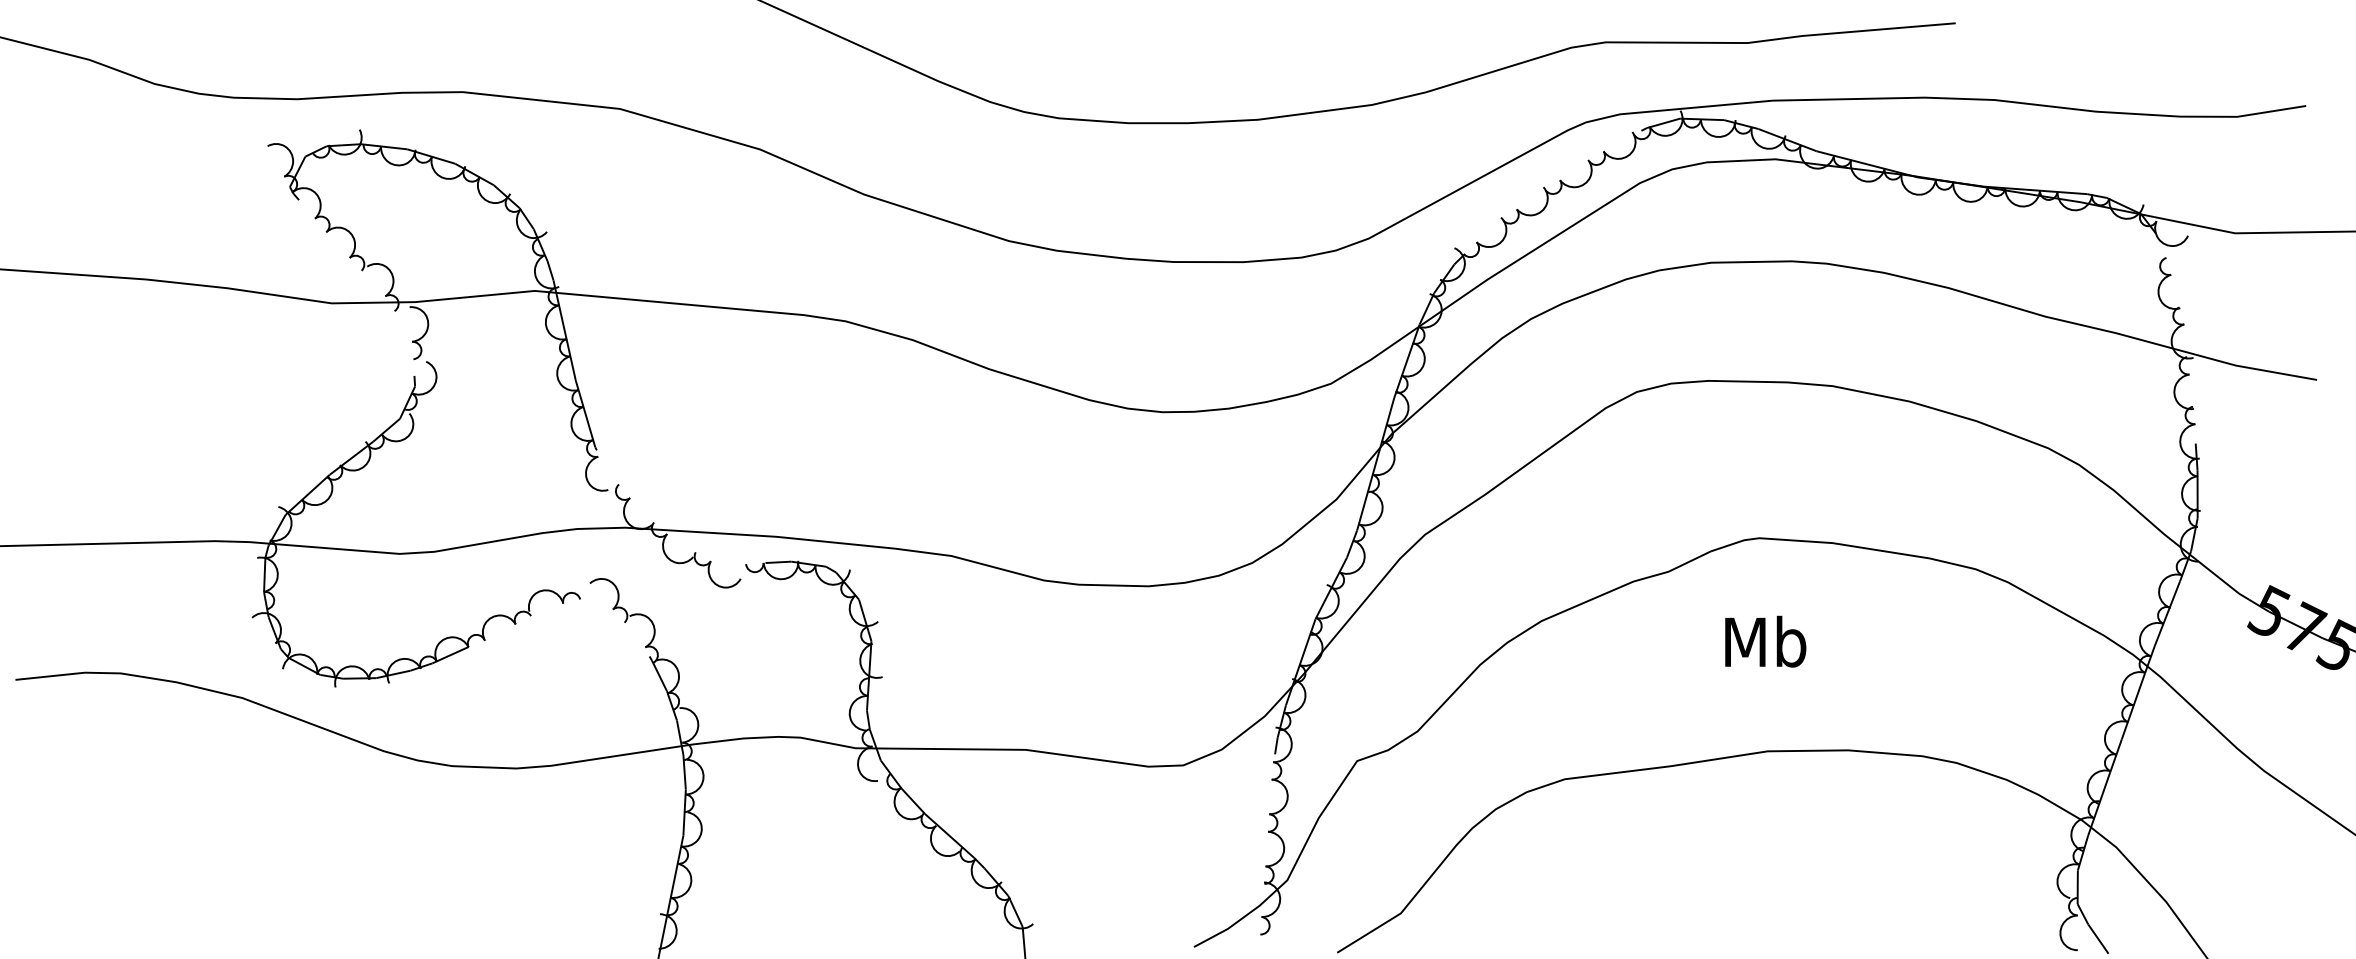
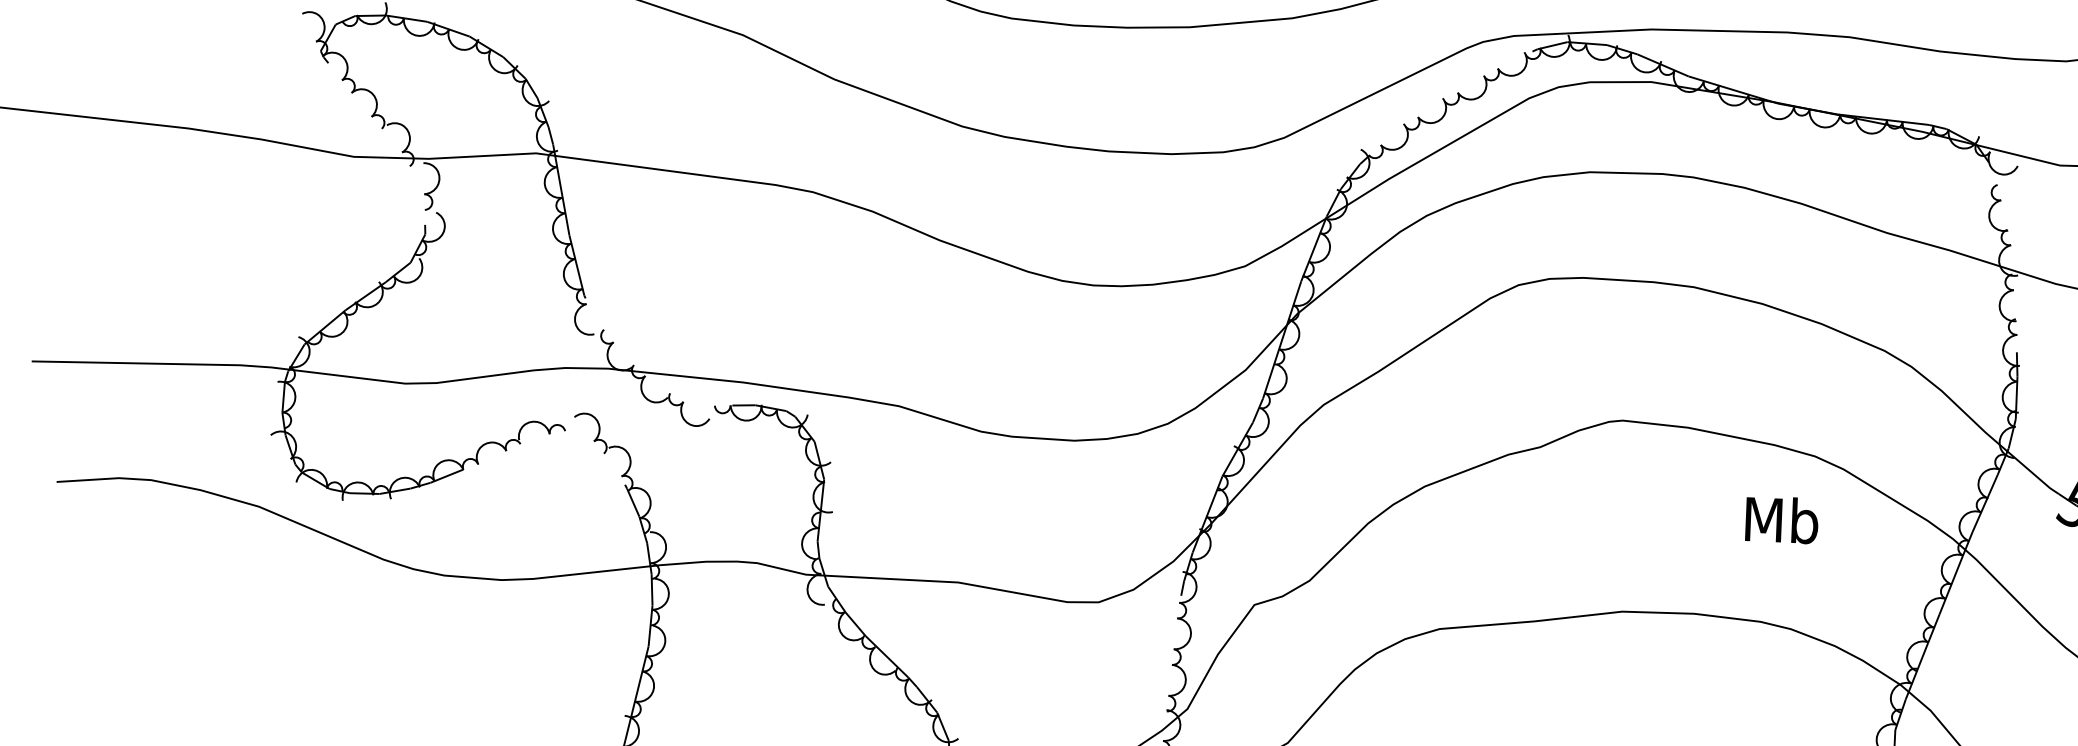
text: (1765, 641) -> (1781, 519), moved

